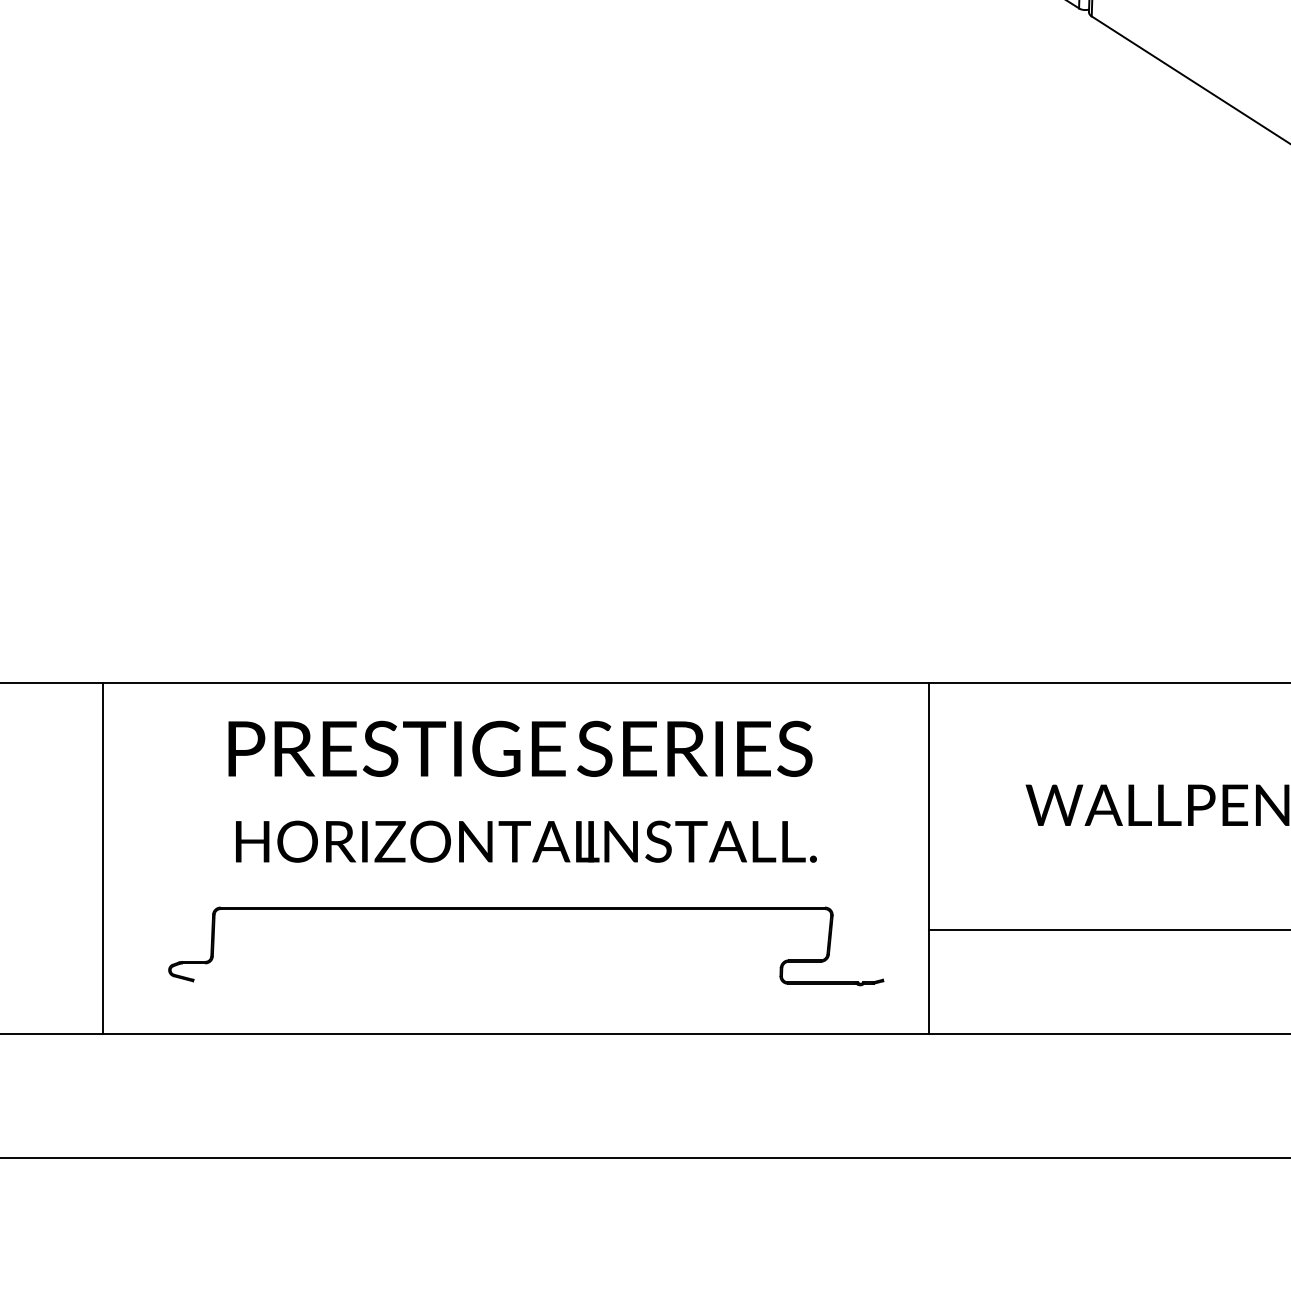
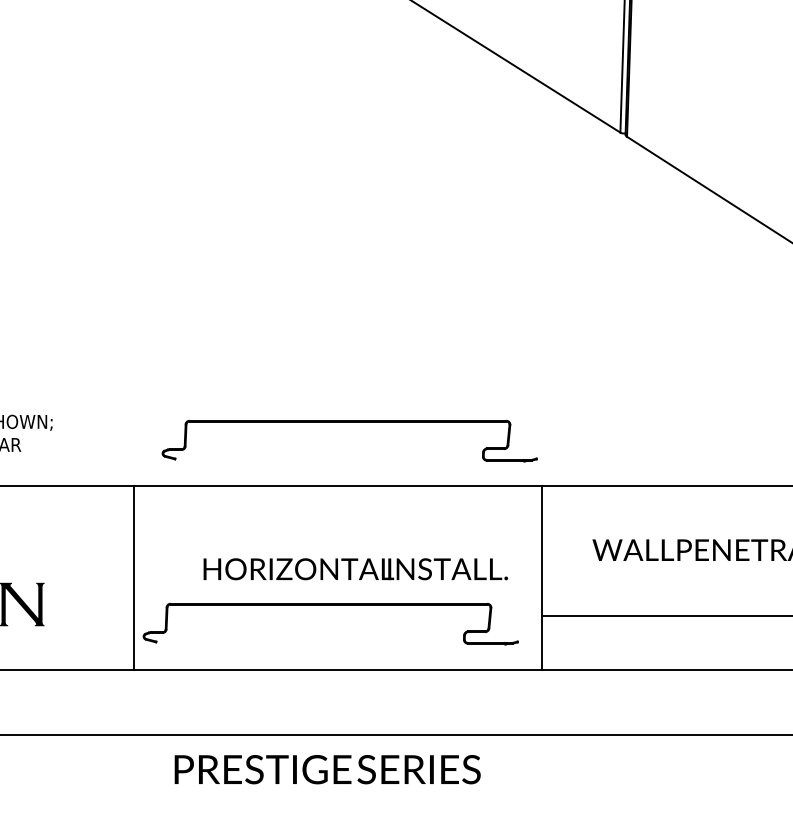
part: (562, 561) -> (349, 422), added
text: (520, 748) -> (327, 769), moved
text: (525, 842) -> (355, 569), moved
line: (102, 857) -> (133, 577), moved

